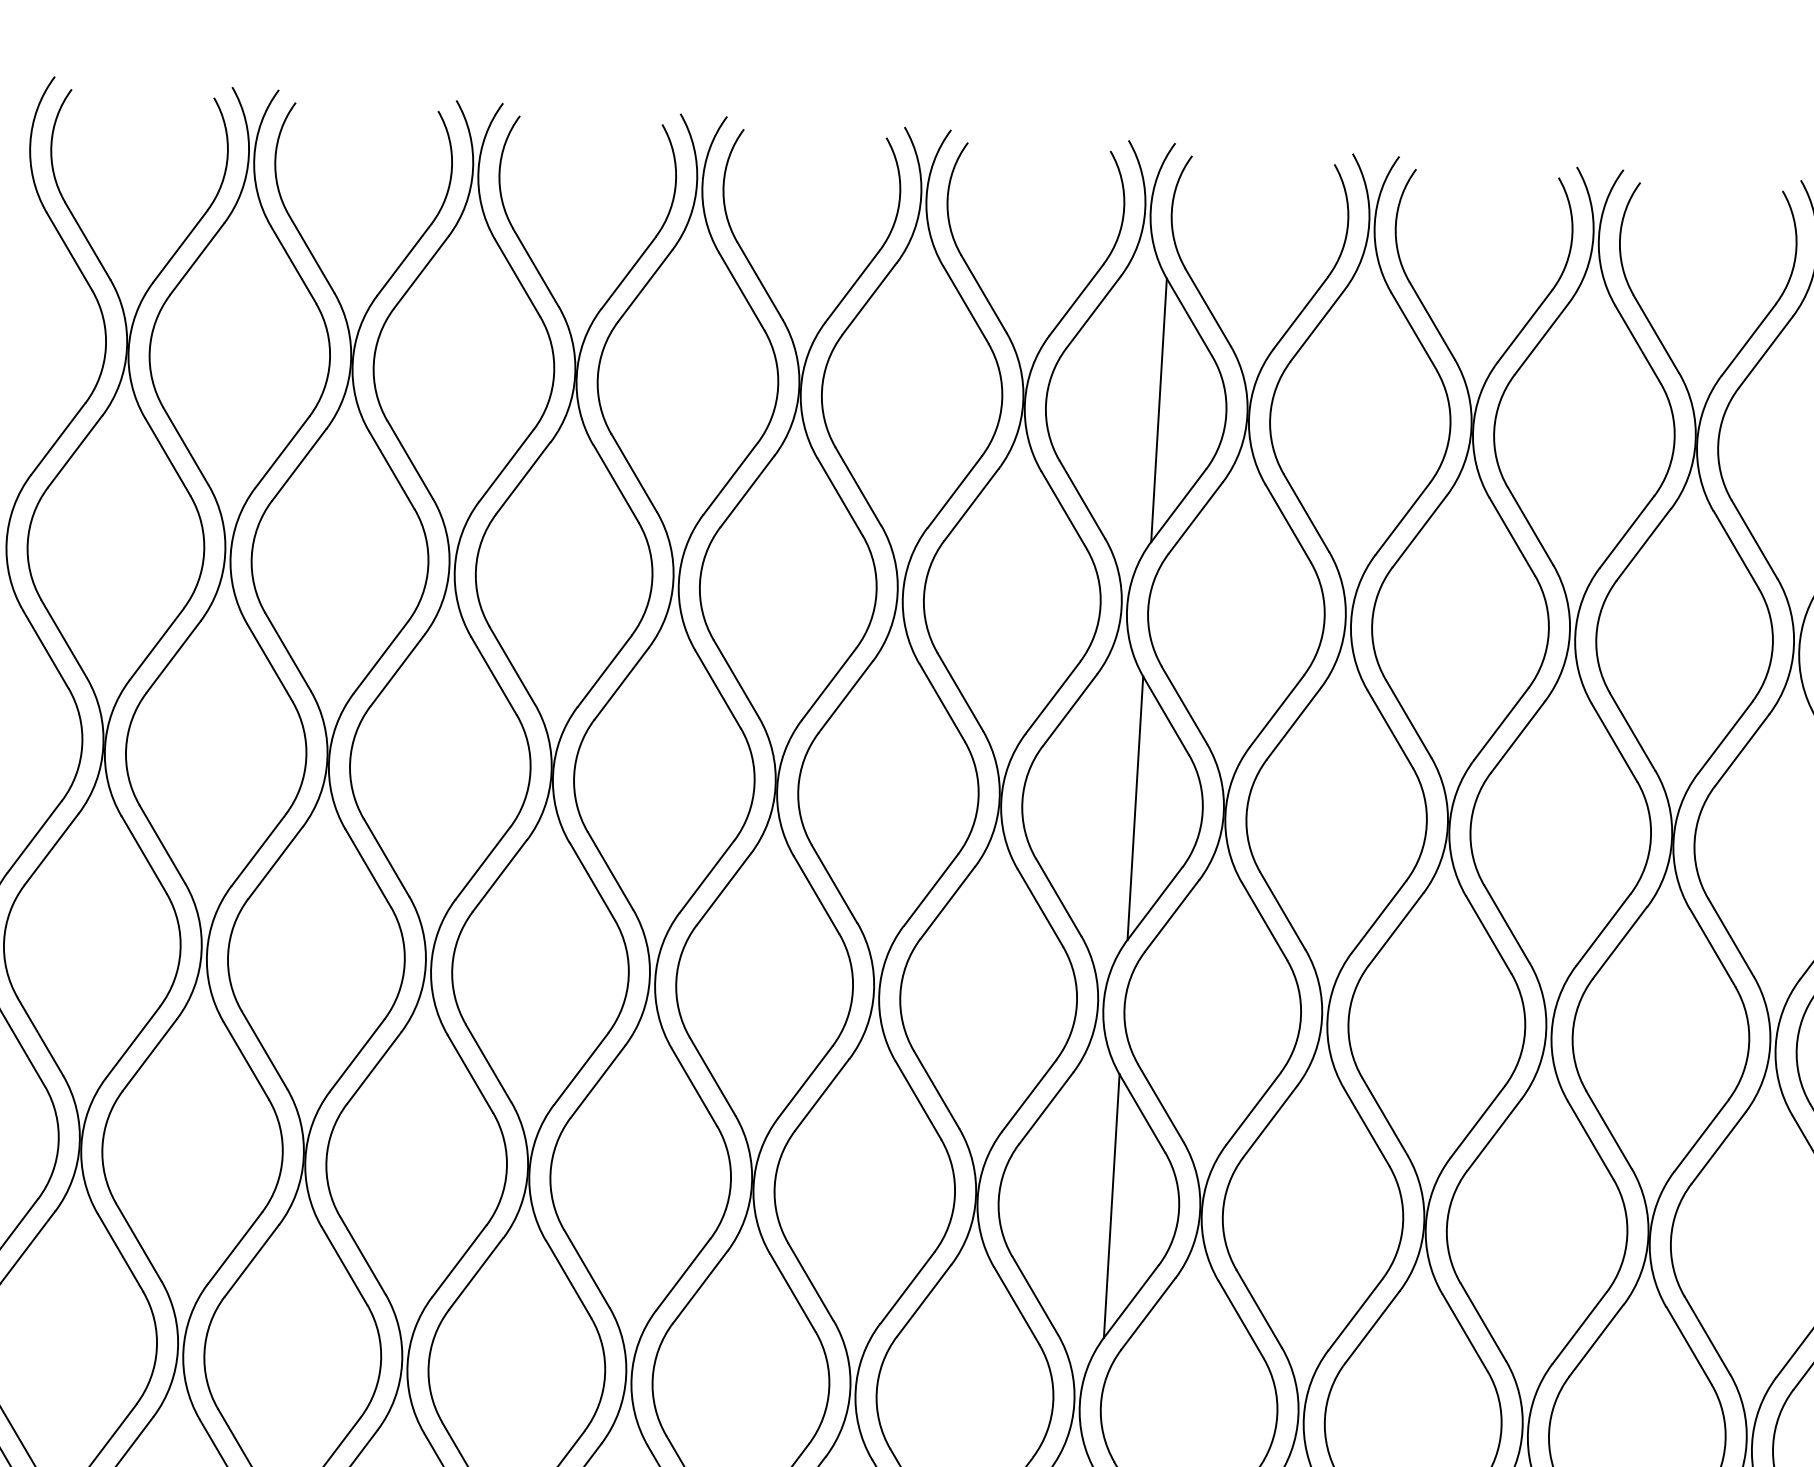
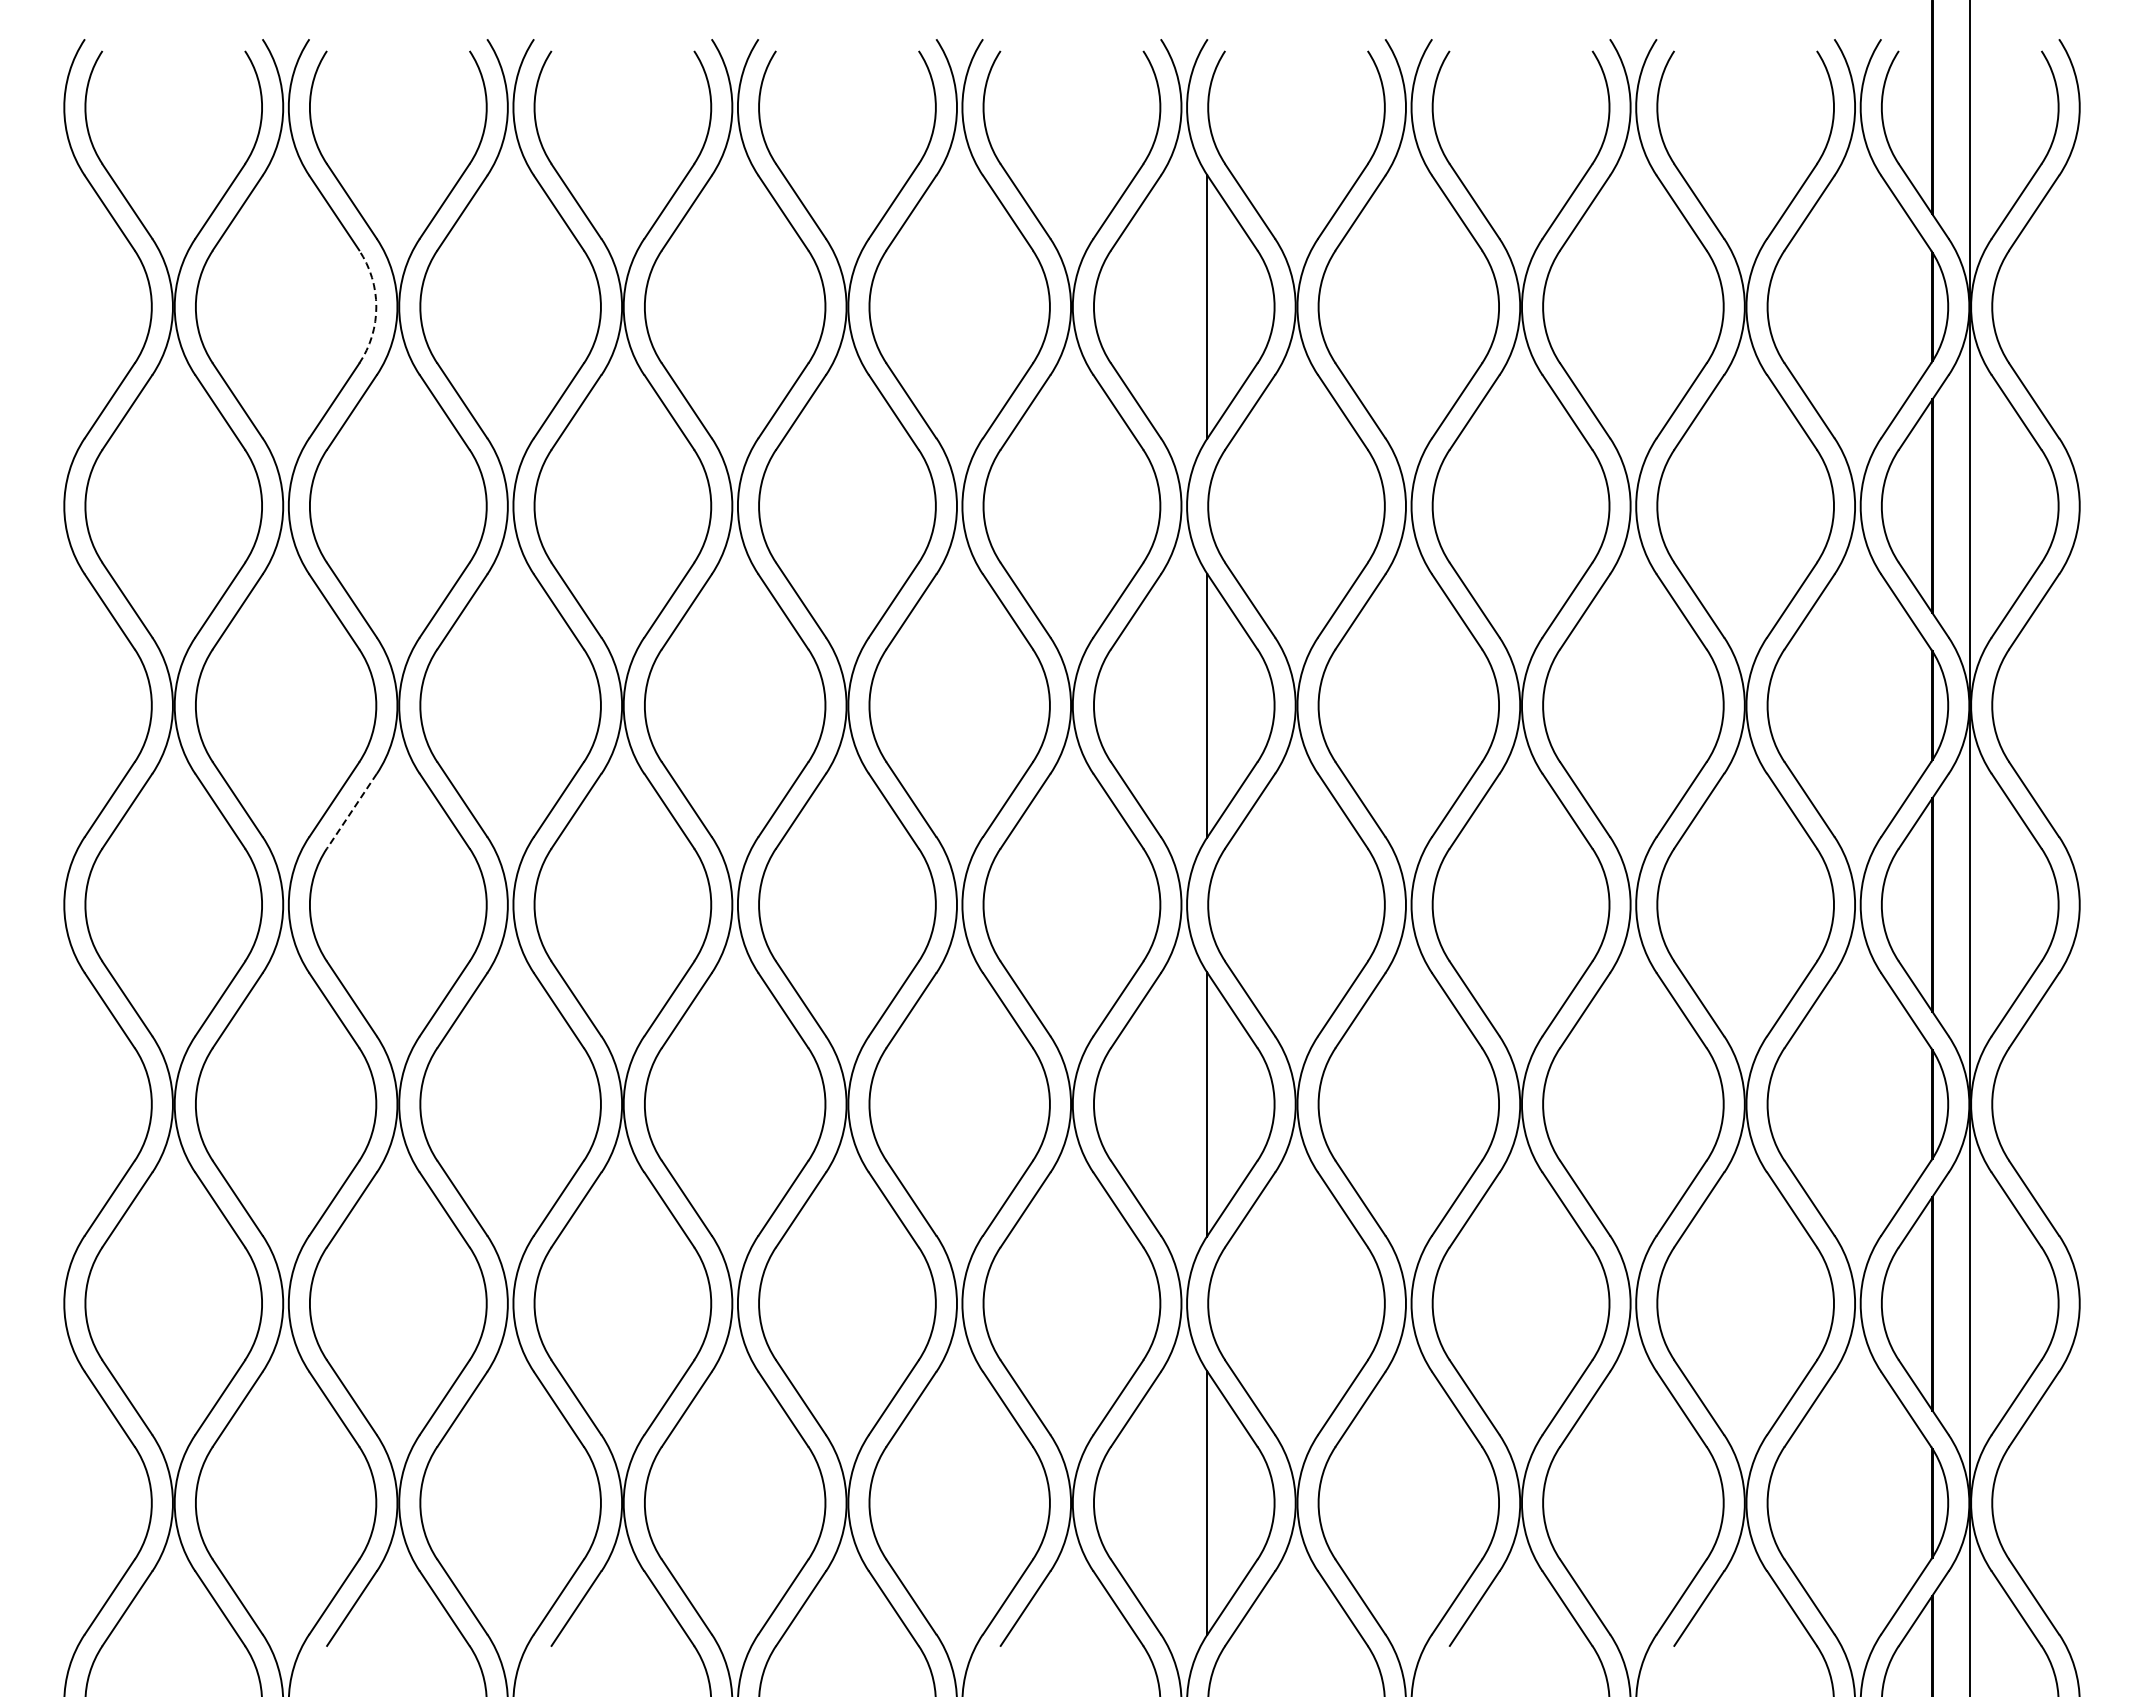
arc: (330, 360) -> (376, 306), solid -> dashed
line: (275, 863) -> (351, 811), solid -> dashed

